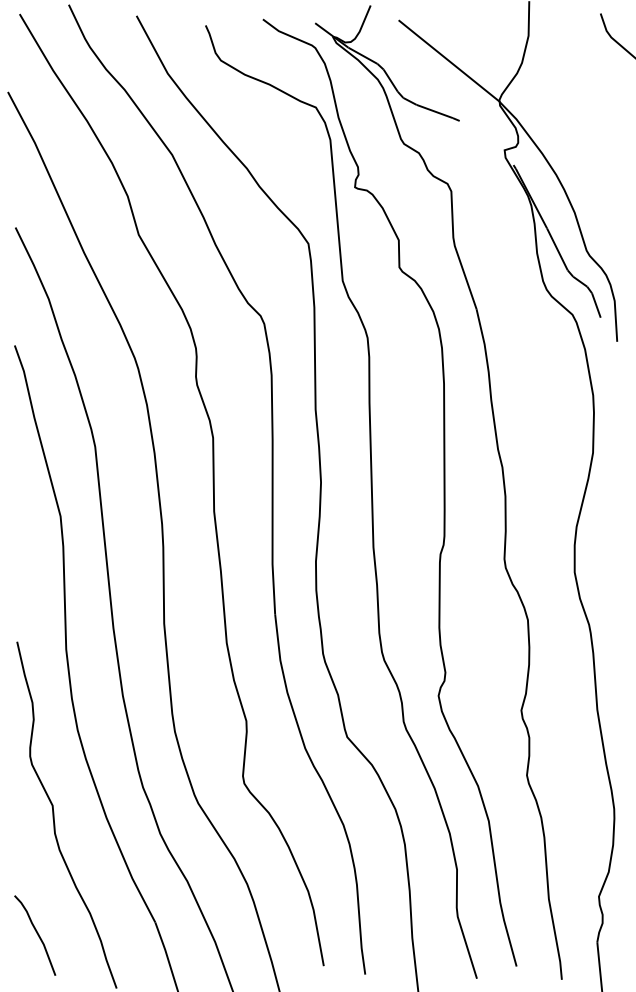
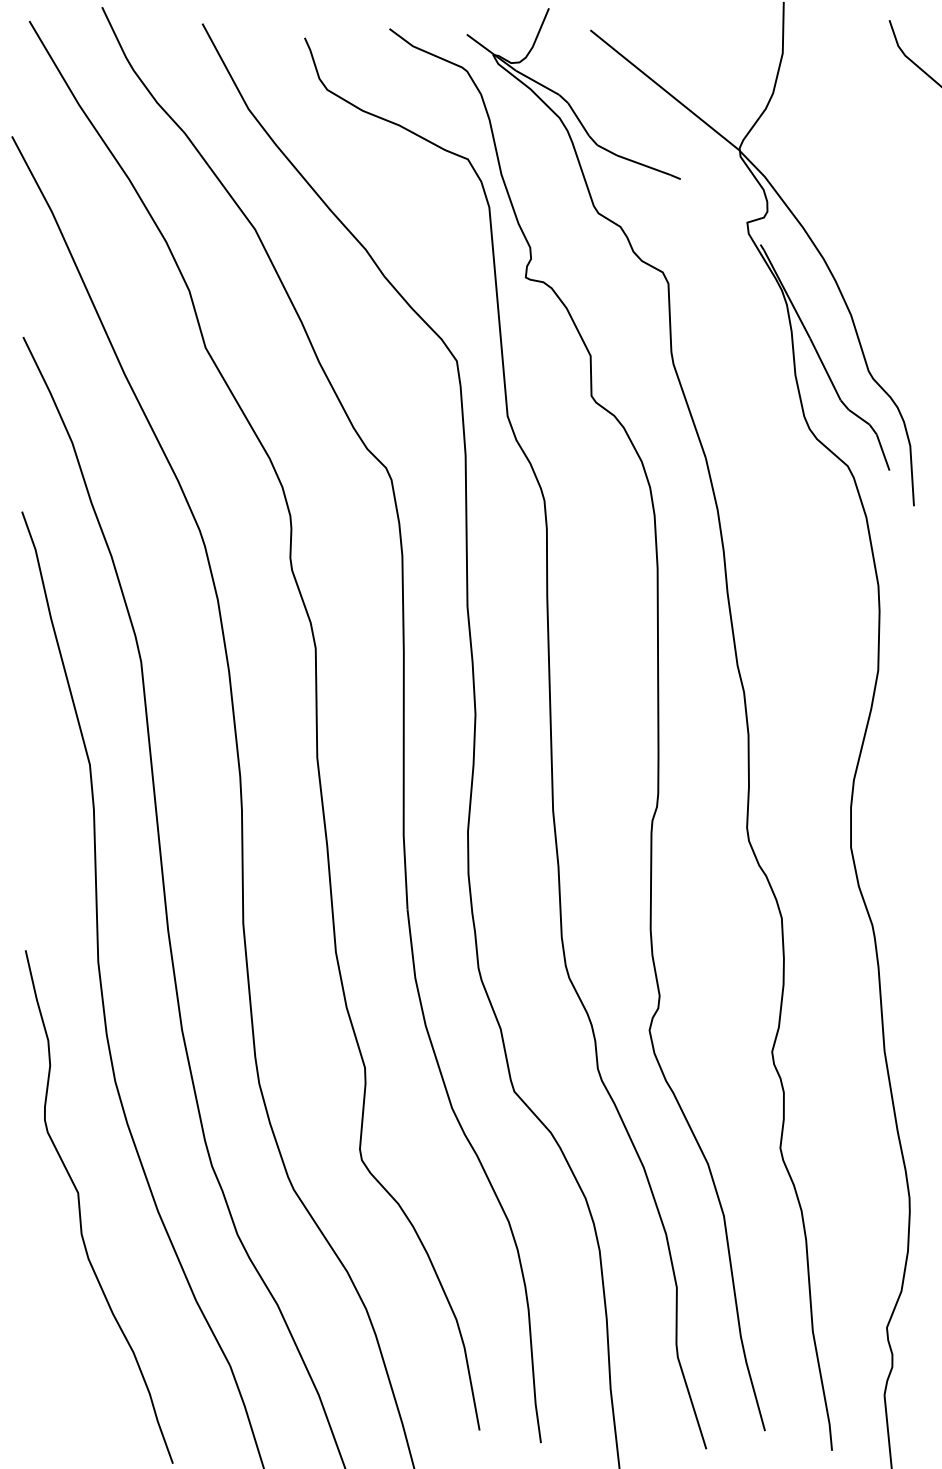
curve: (37, 935) -> (55, 1385), removed

